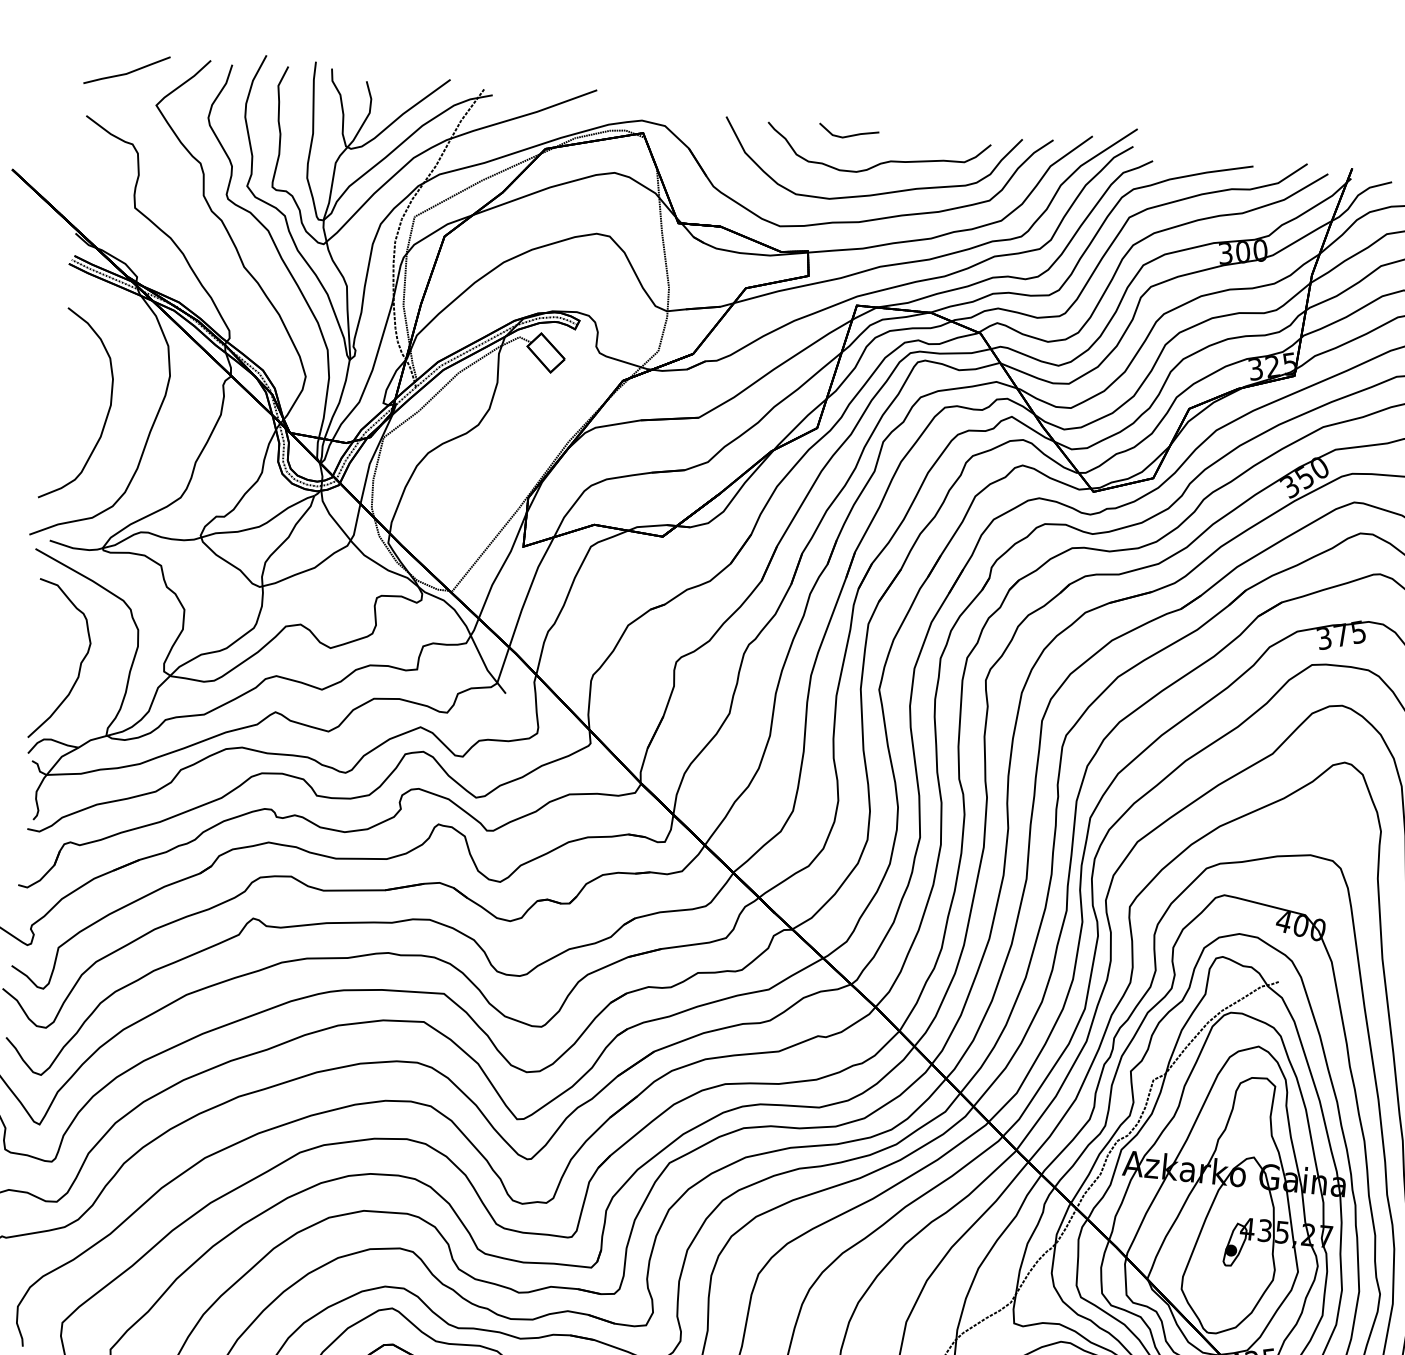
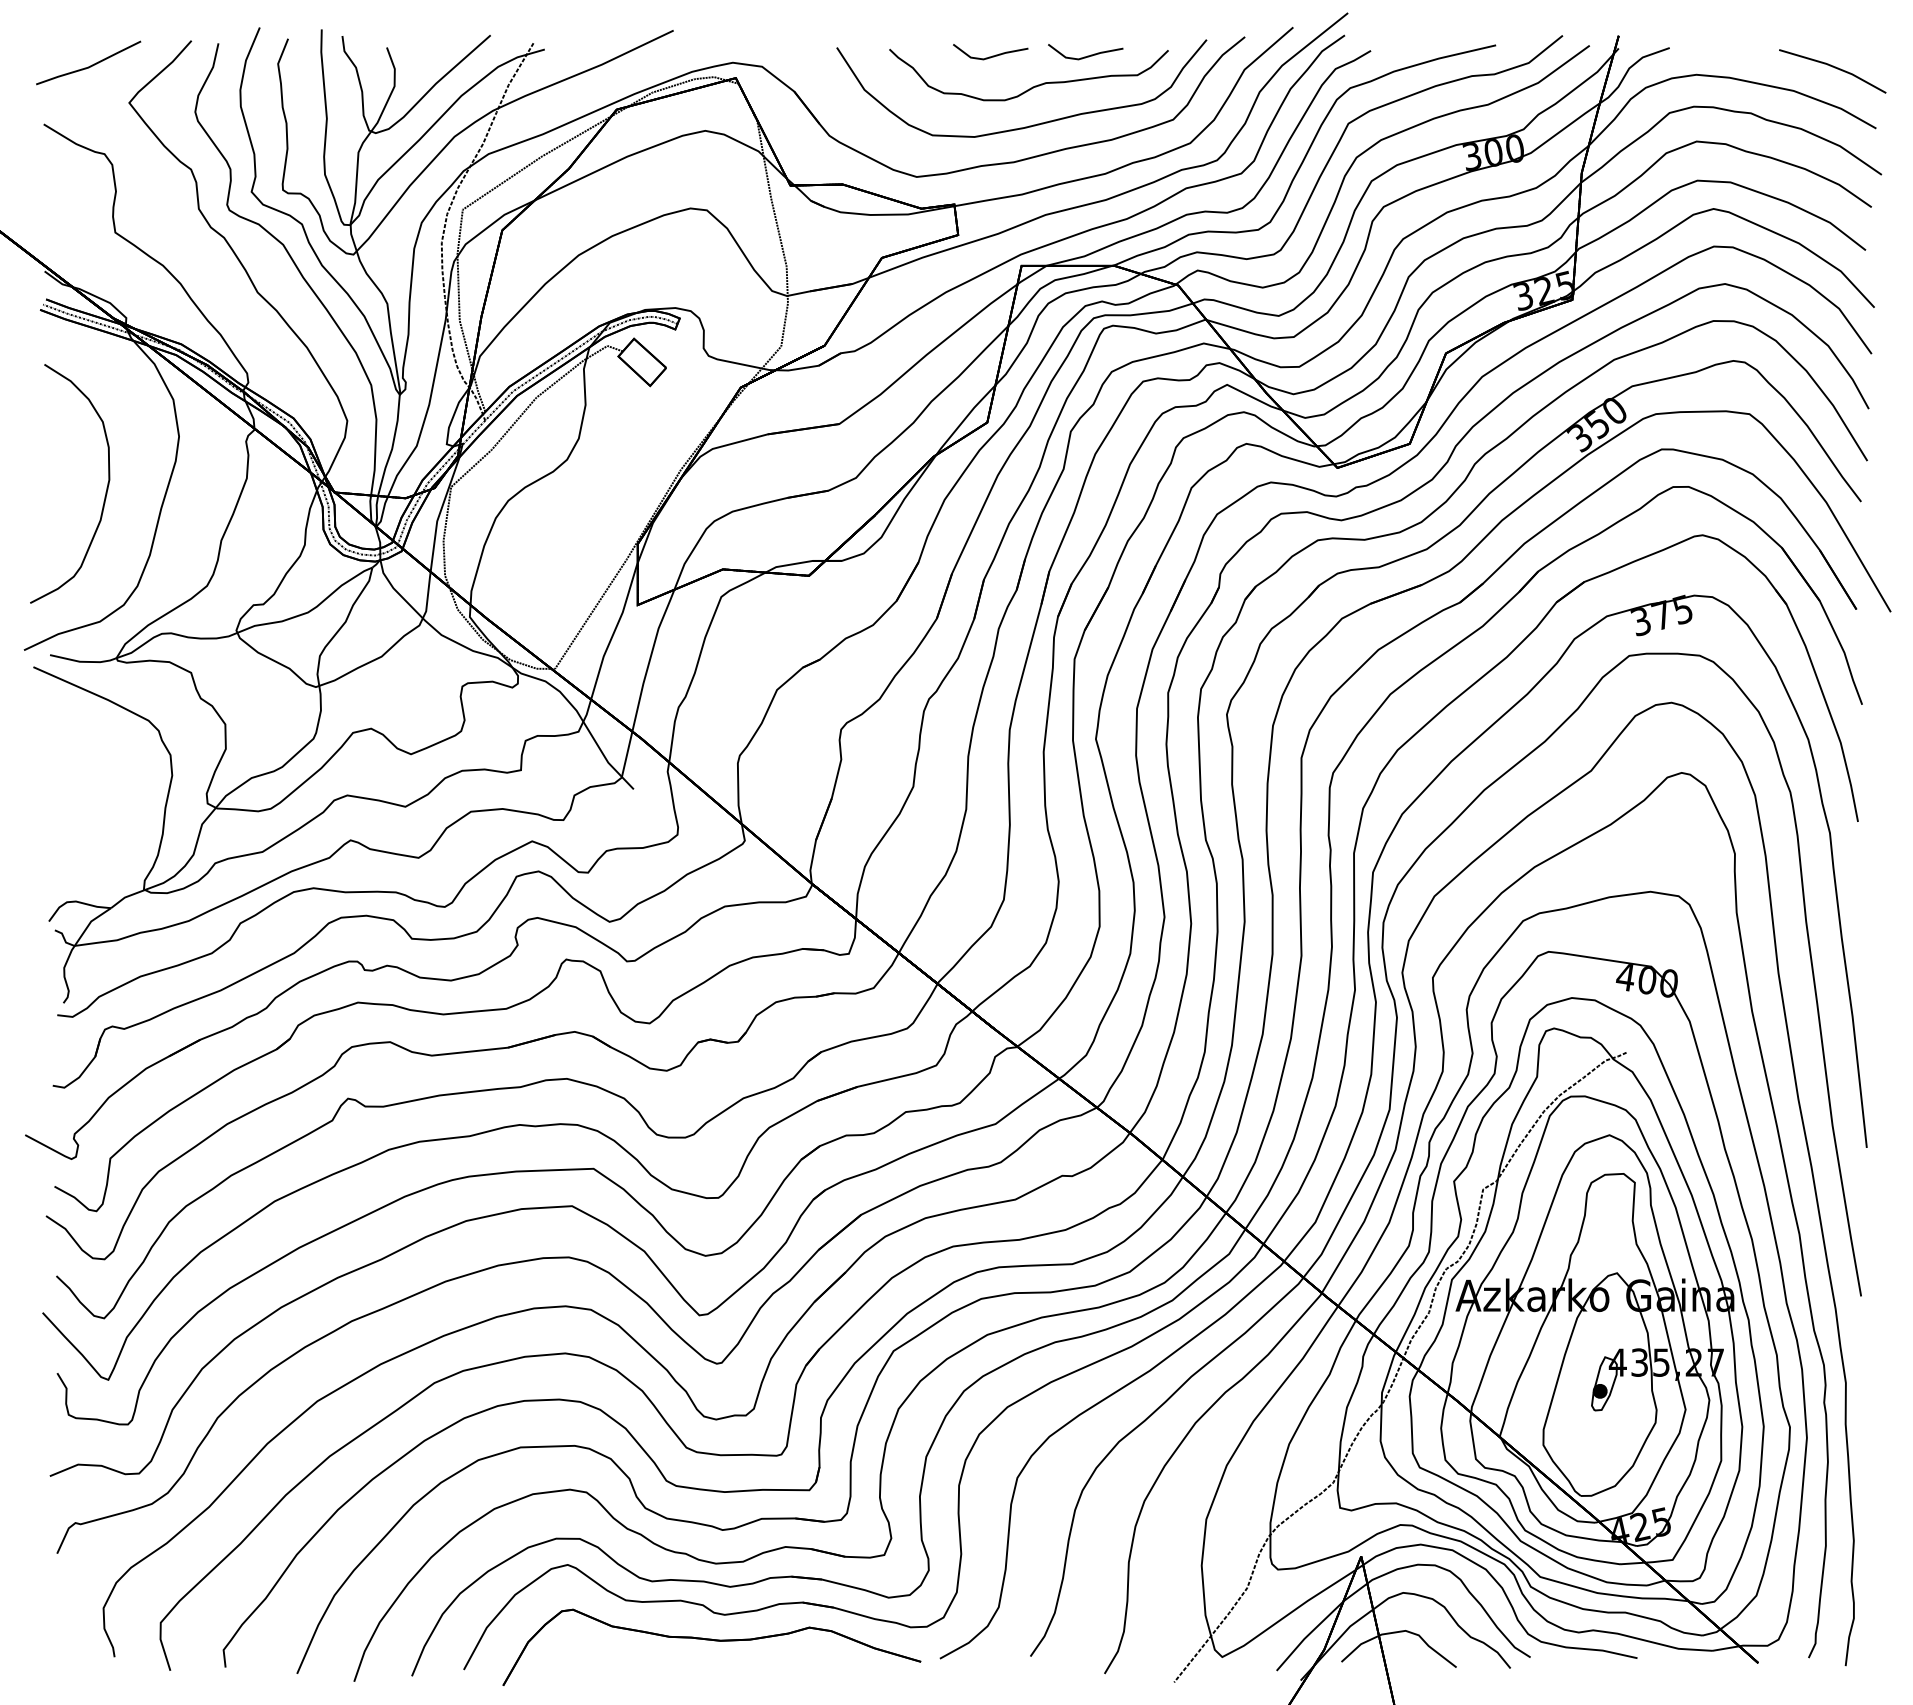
part: (924, 140) -> (1085, 52), added
curve: (79, 664) -> (102, 804), removed

